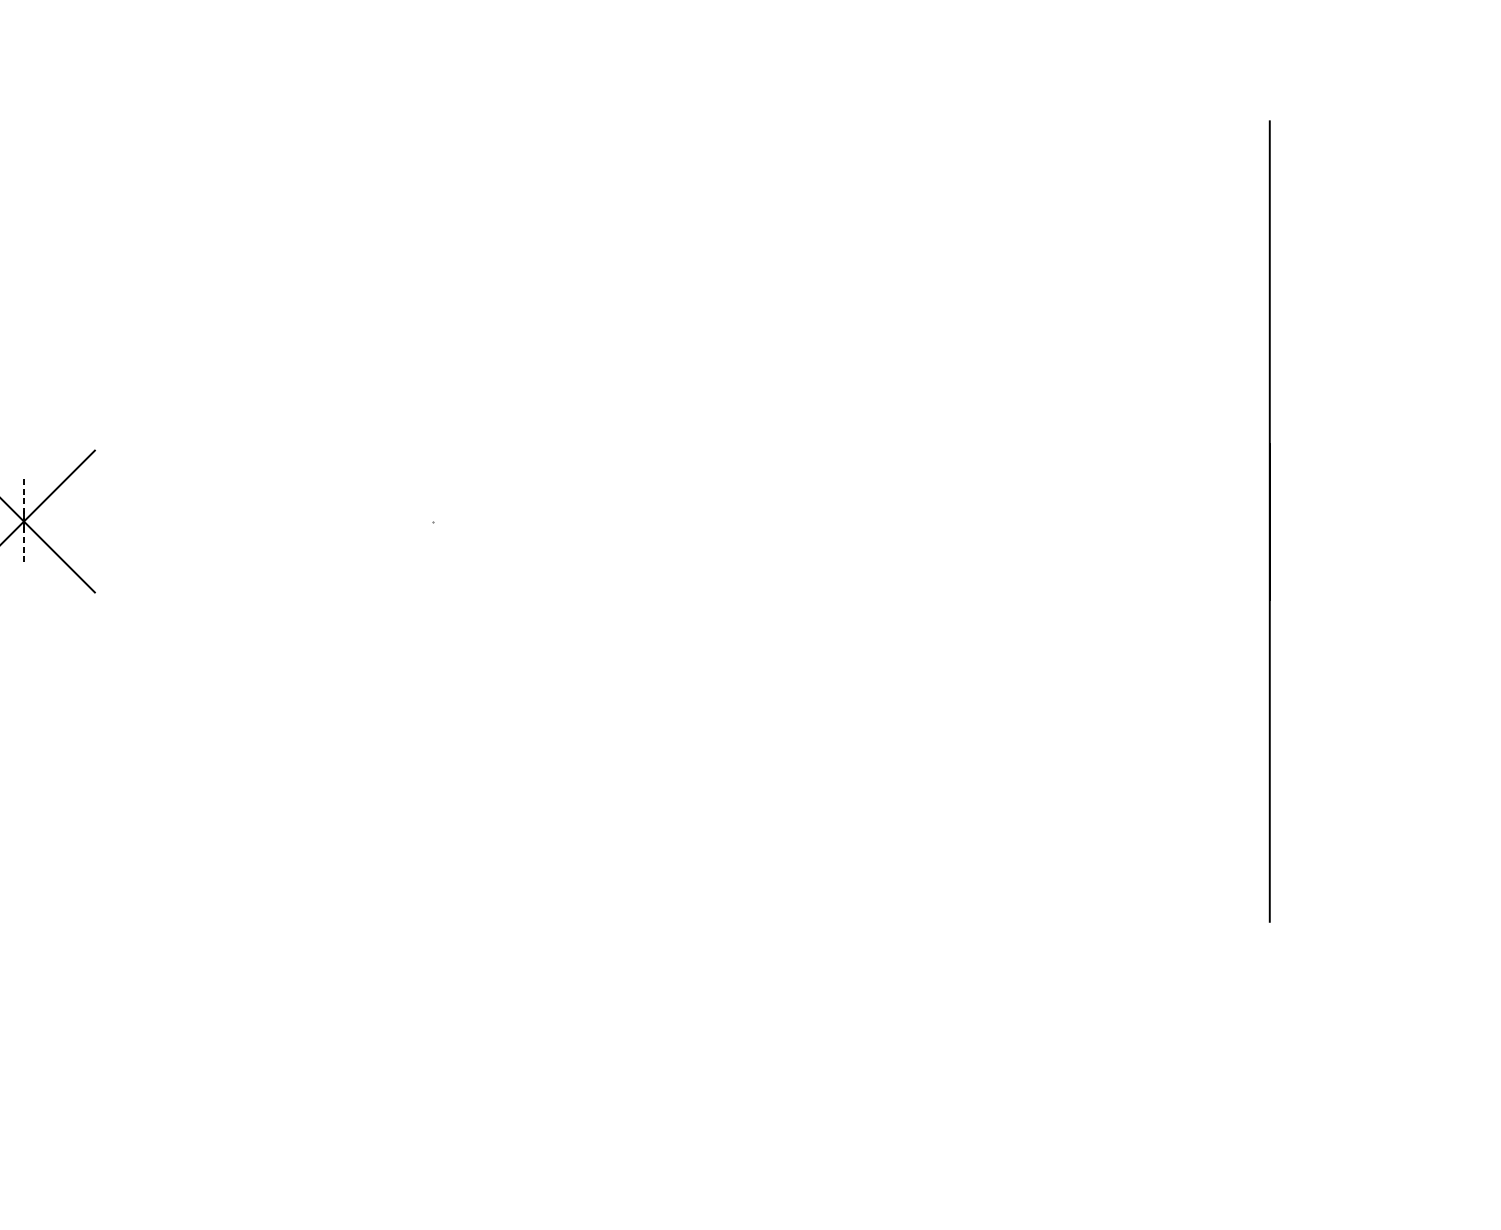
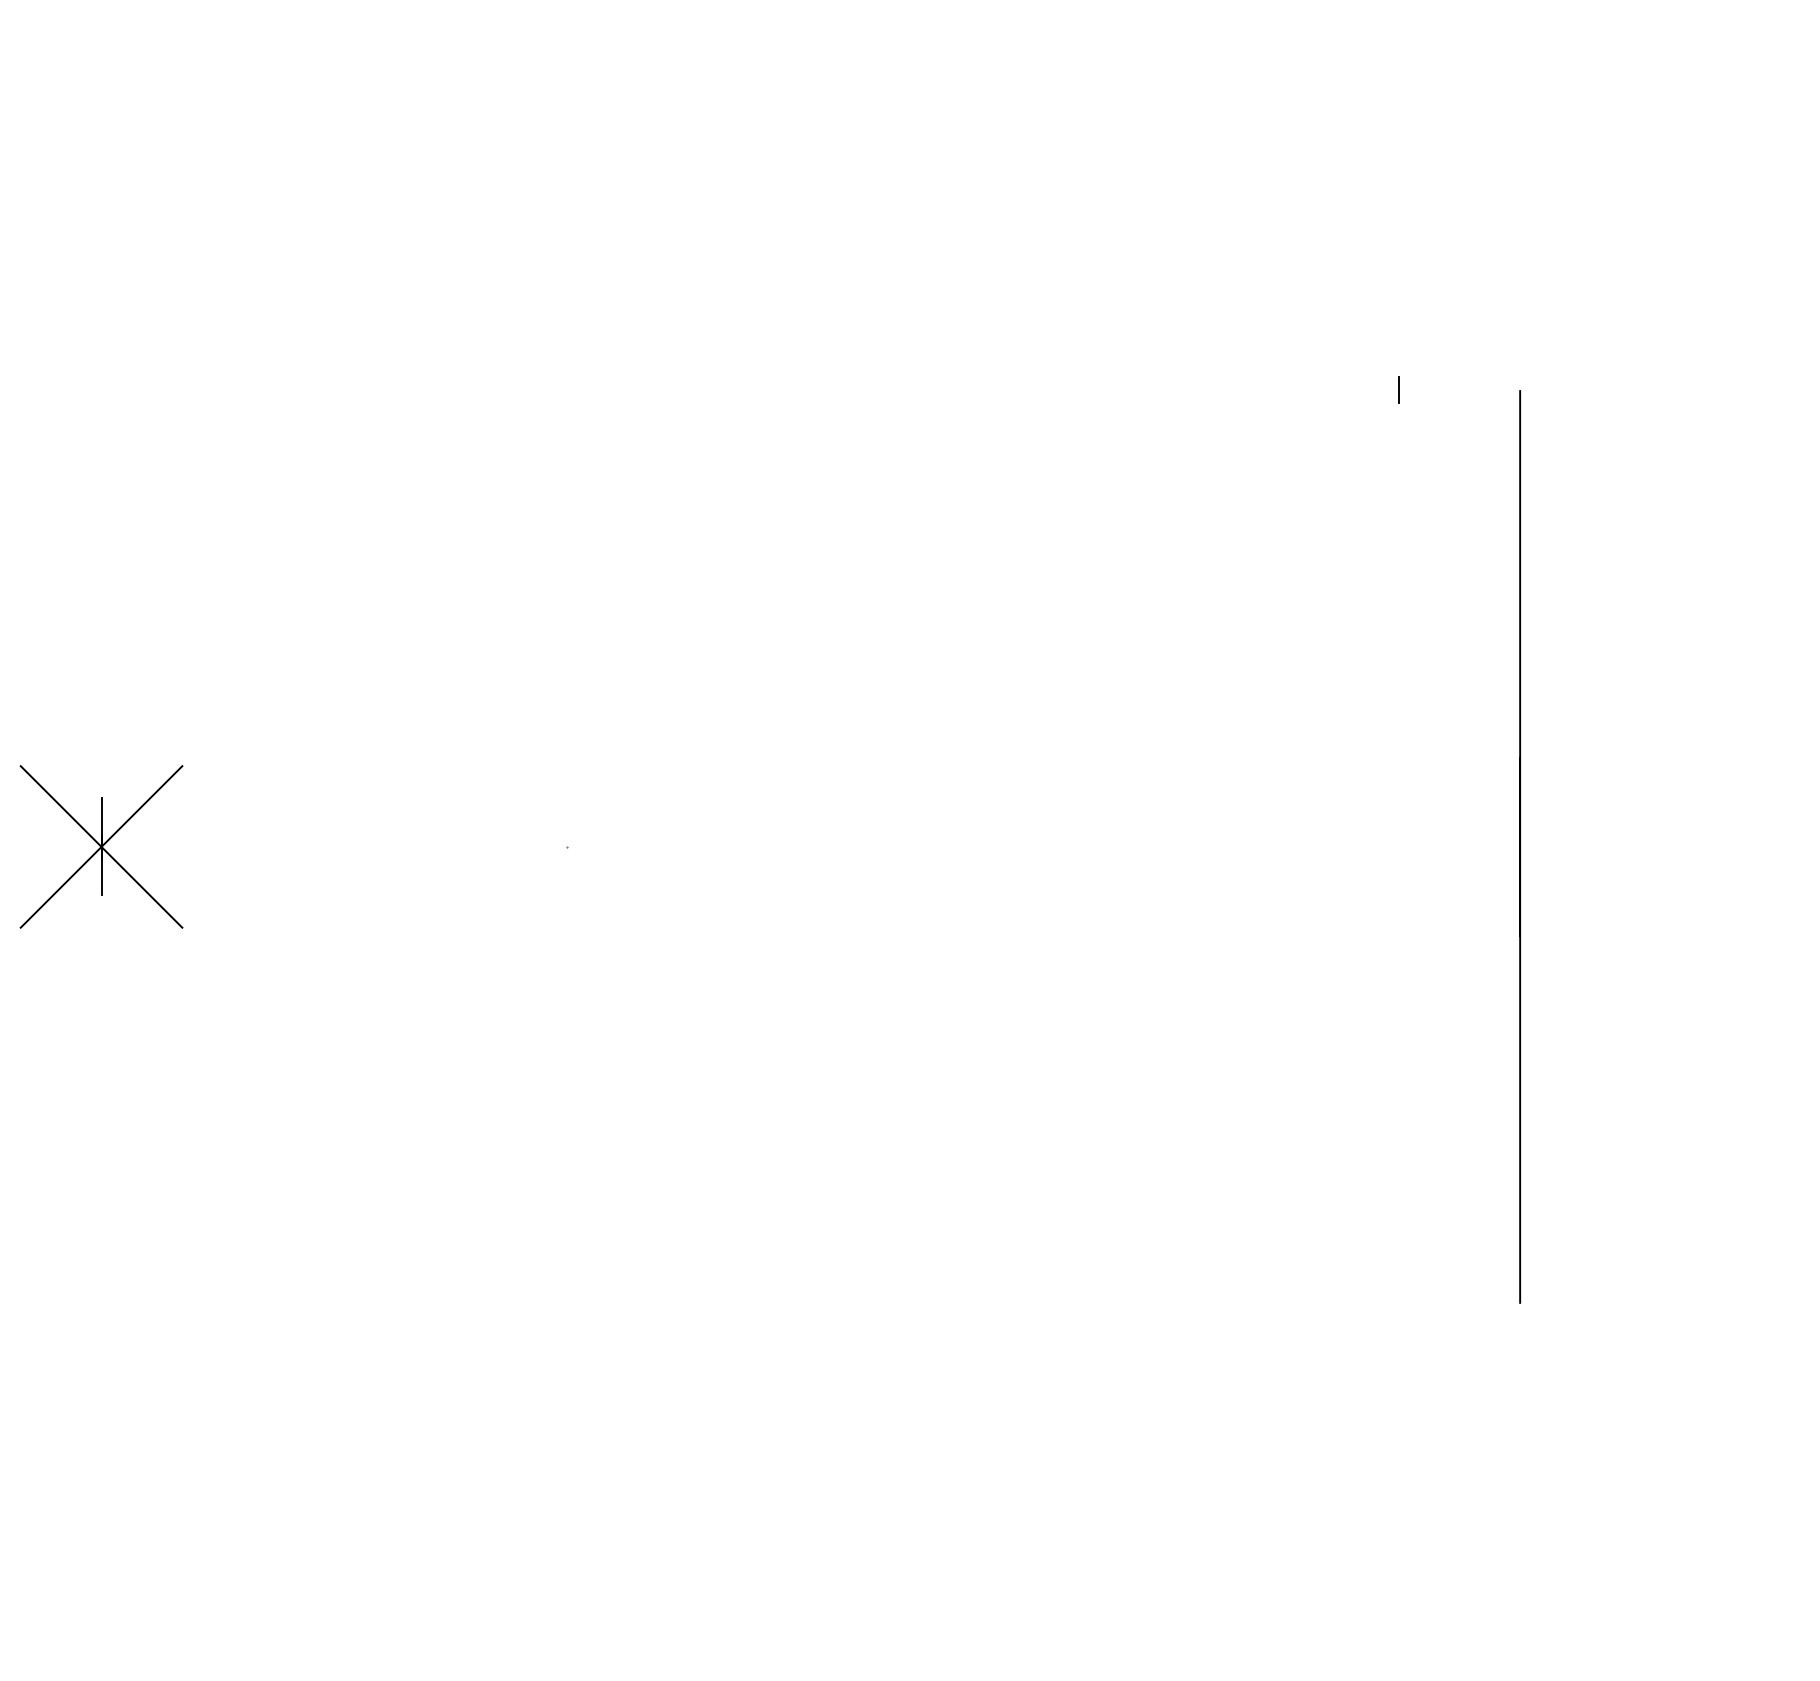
line: (1162, 120) -> (1398, 390), added
line: (23, 522) -> (101, 847), dashed -> solid

